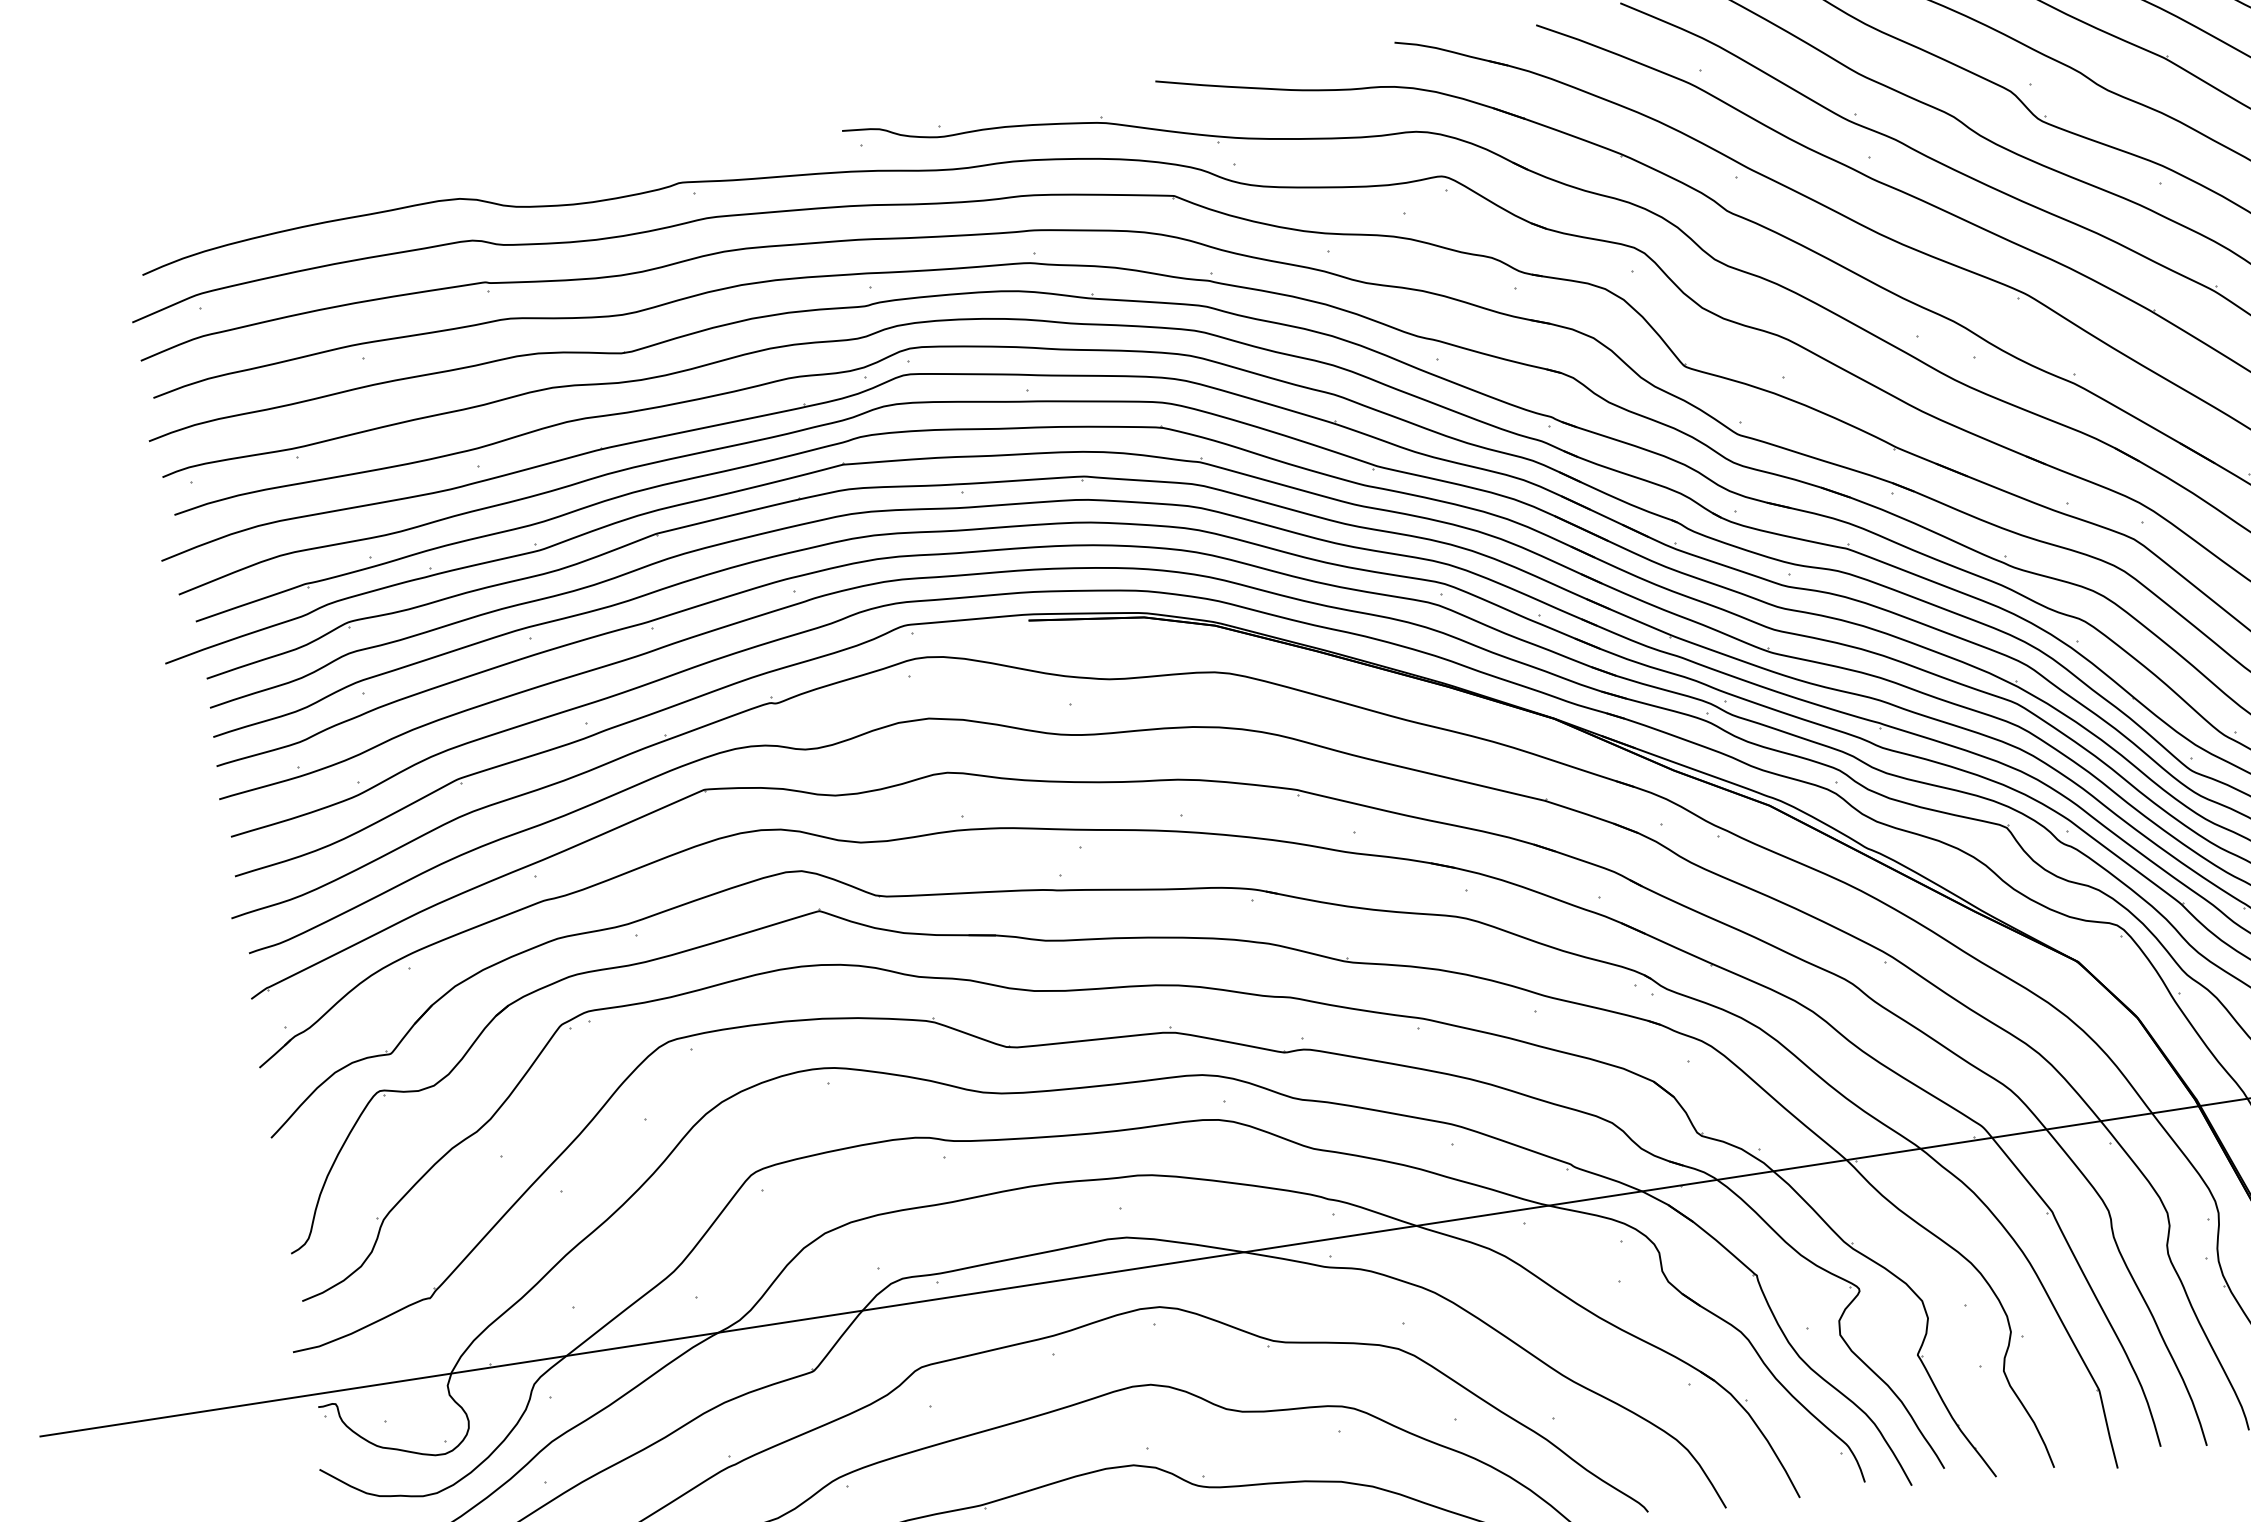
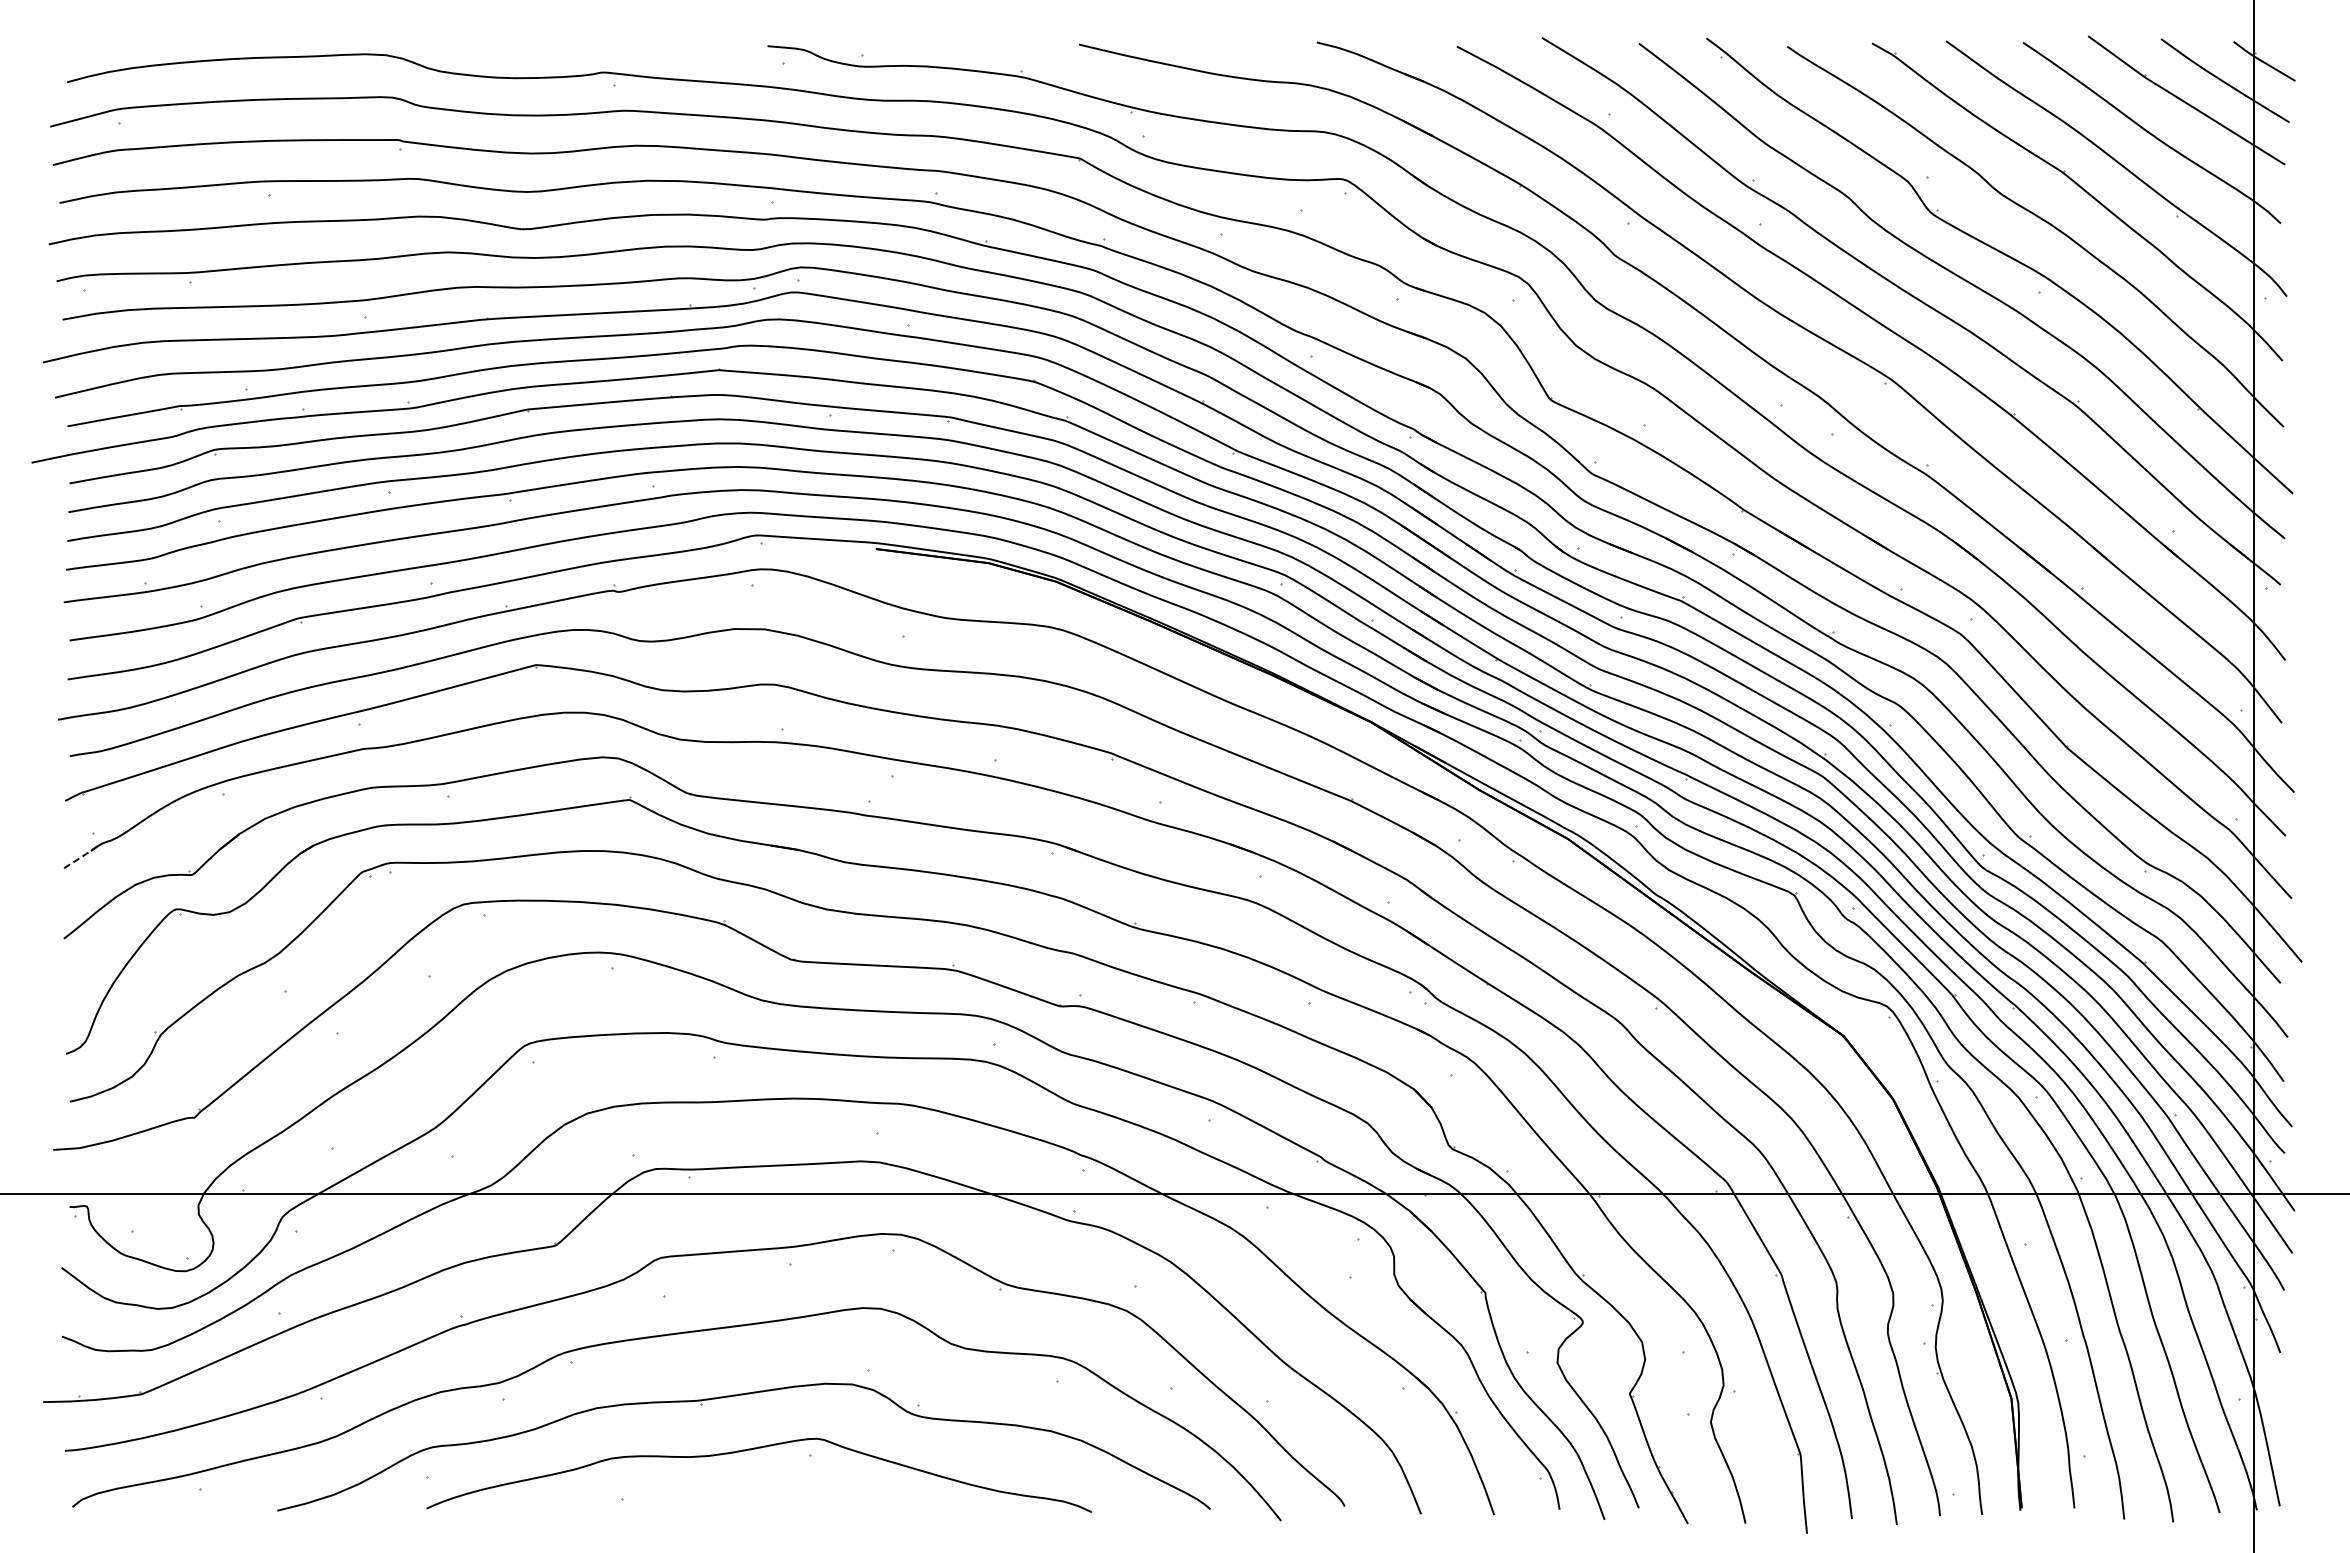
line: (275, 1053) -> (80, 857), solid -> dashed

